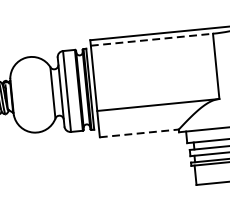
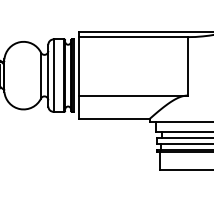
line: (152, 40) -> (133, 37), dashed -> solid
line: (139, 133) -> (114, 119), dashed -> solid

